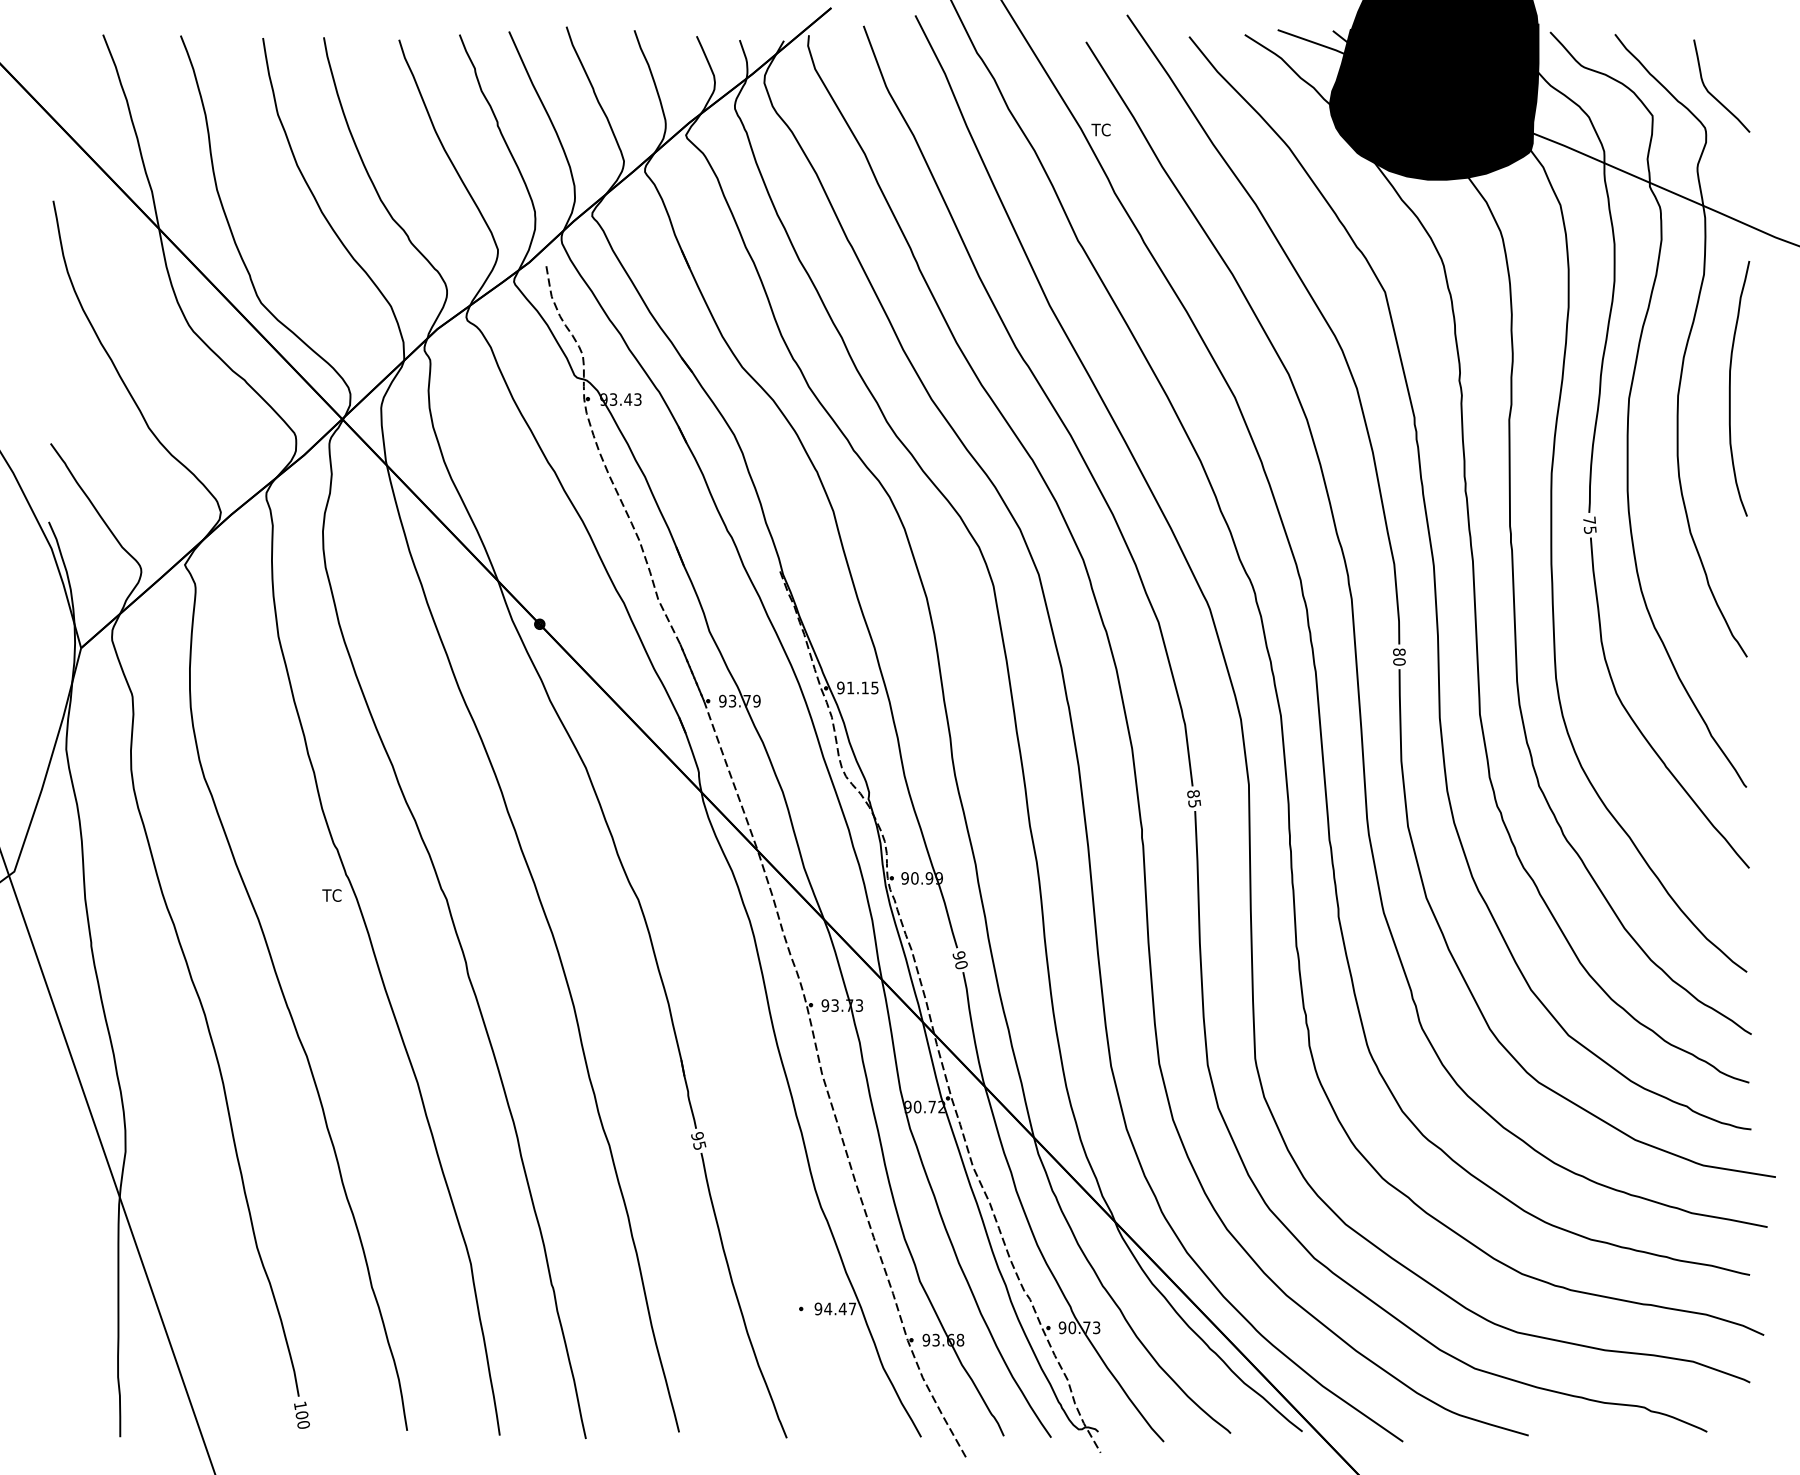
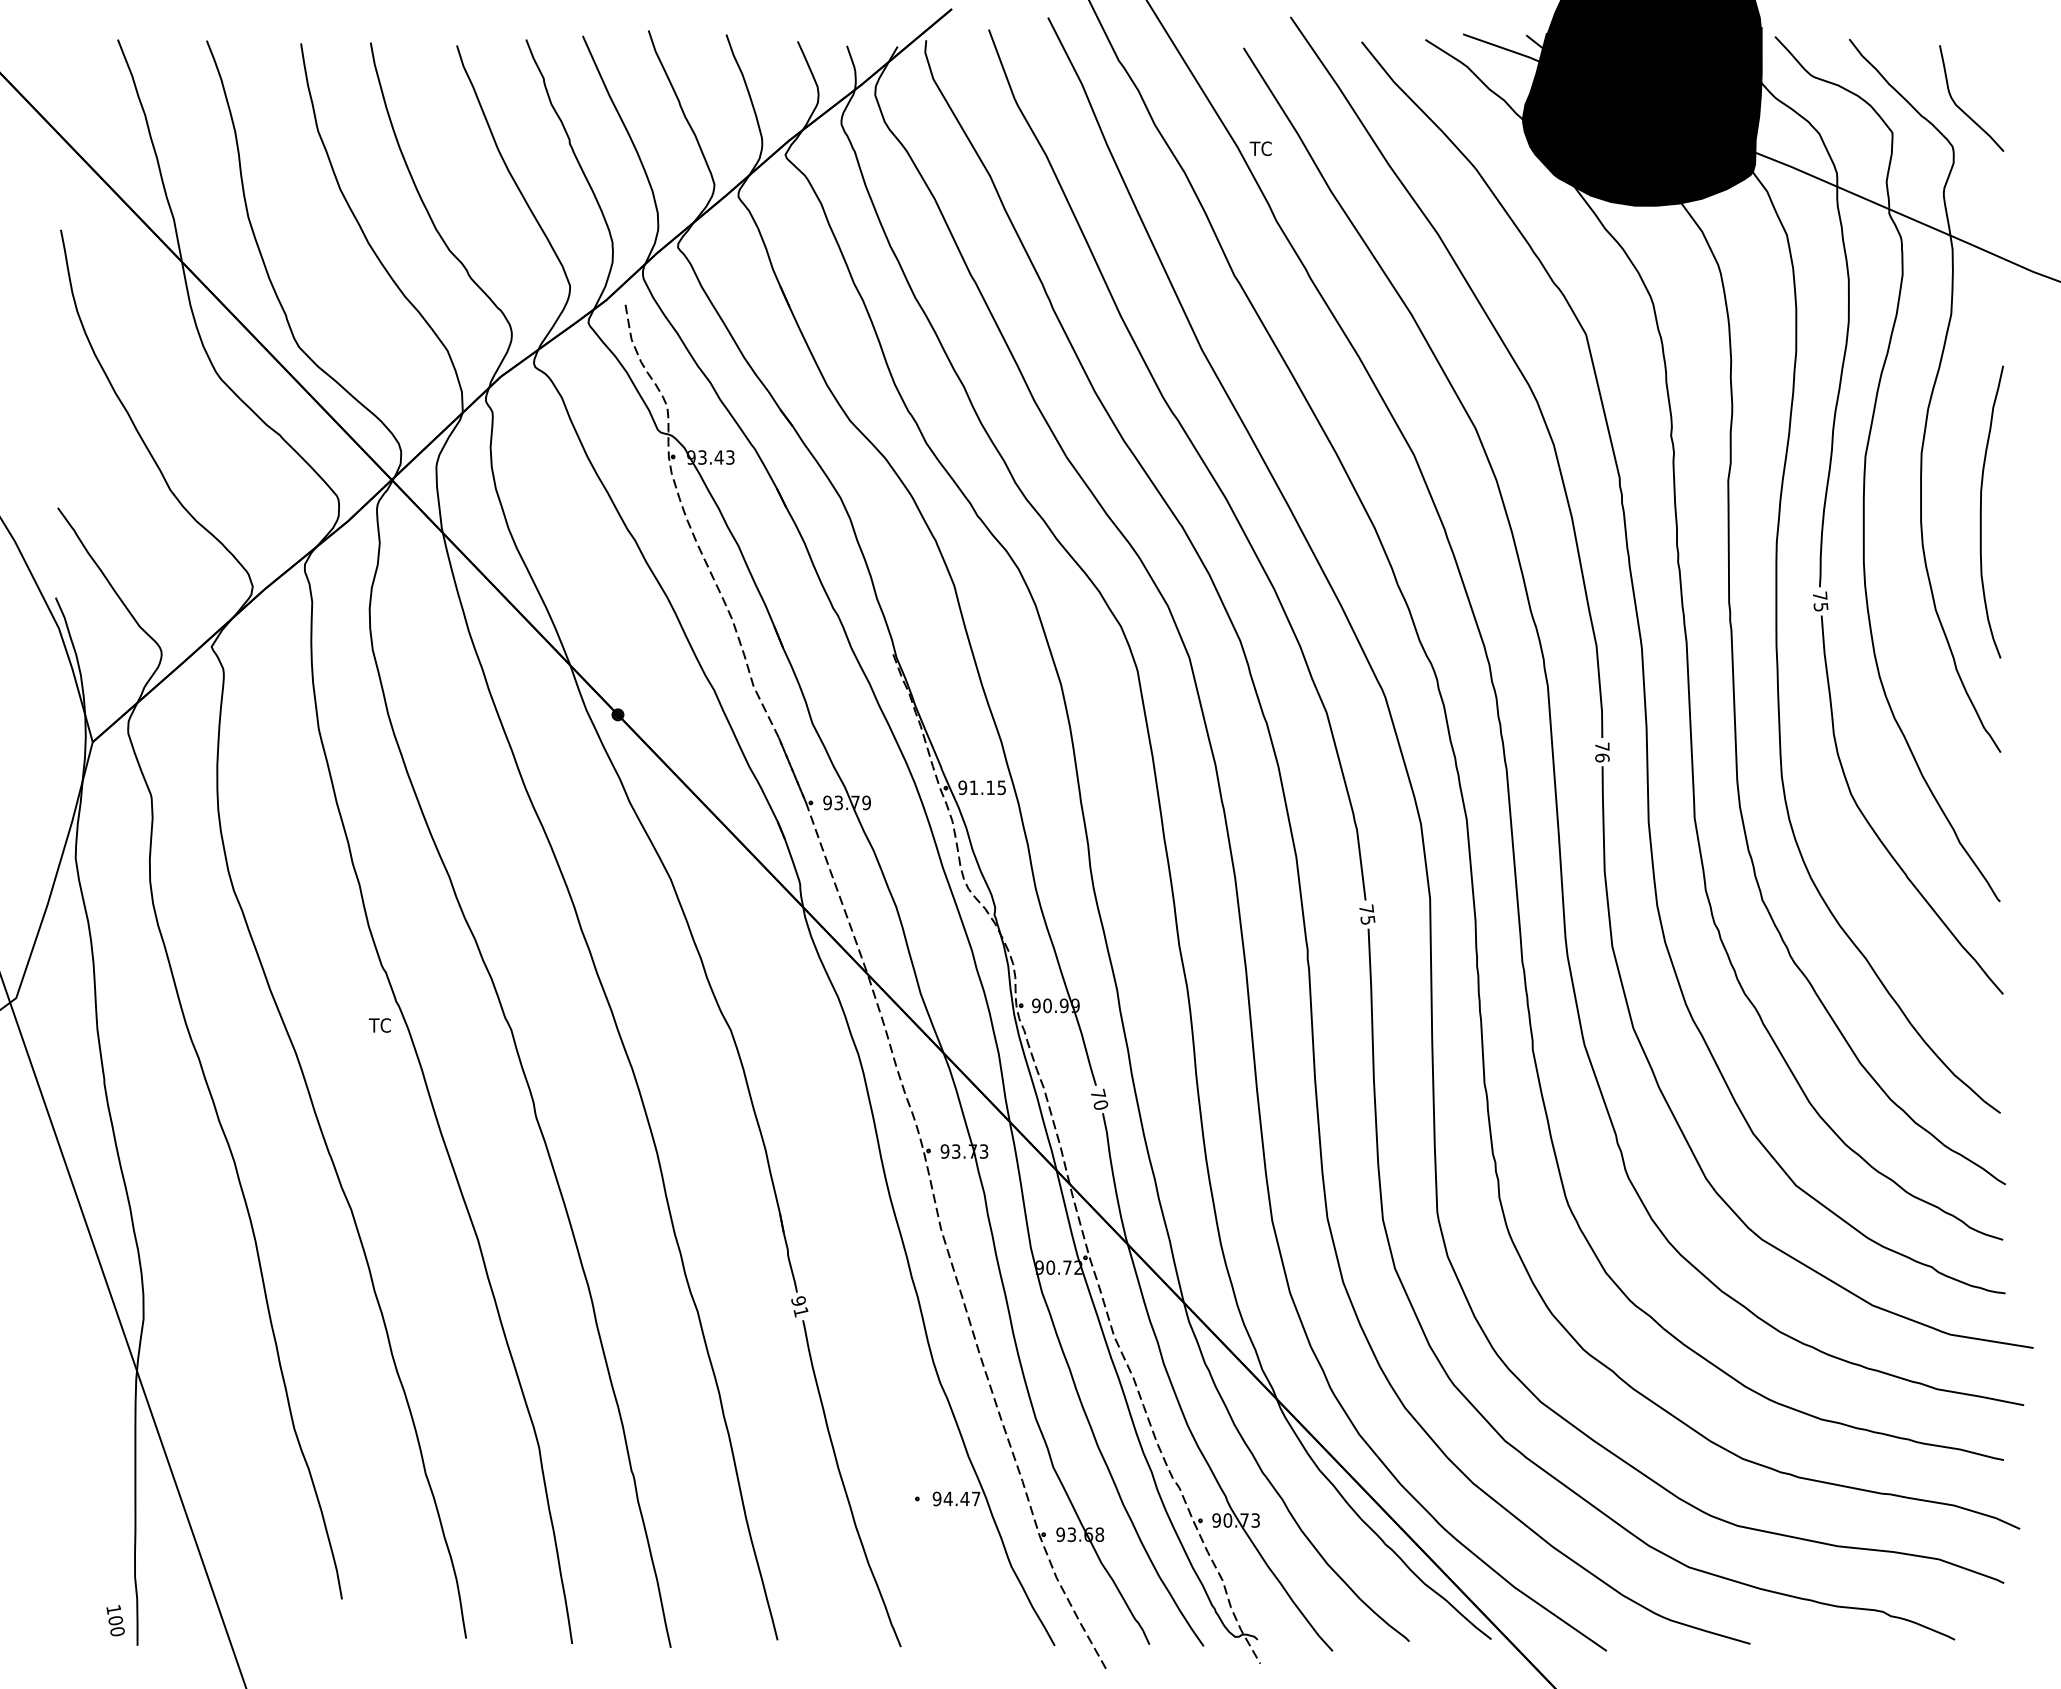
curve: (1730, 388) -> (1981, 511), moved
text: (1399, 657) -> (1602, 752), 80 -> 76
text: (1193, 793) -> (1366, 908), 85 -> 75
text: (959, 954) -> (1098, 1093), 90 -> 70
text: (699, 1146) -> (800, 1312), 95 -> 91
text: (301, 1415) -> (115, 1620), moved

